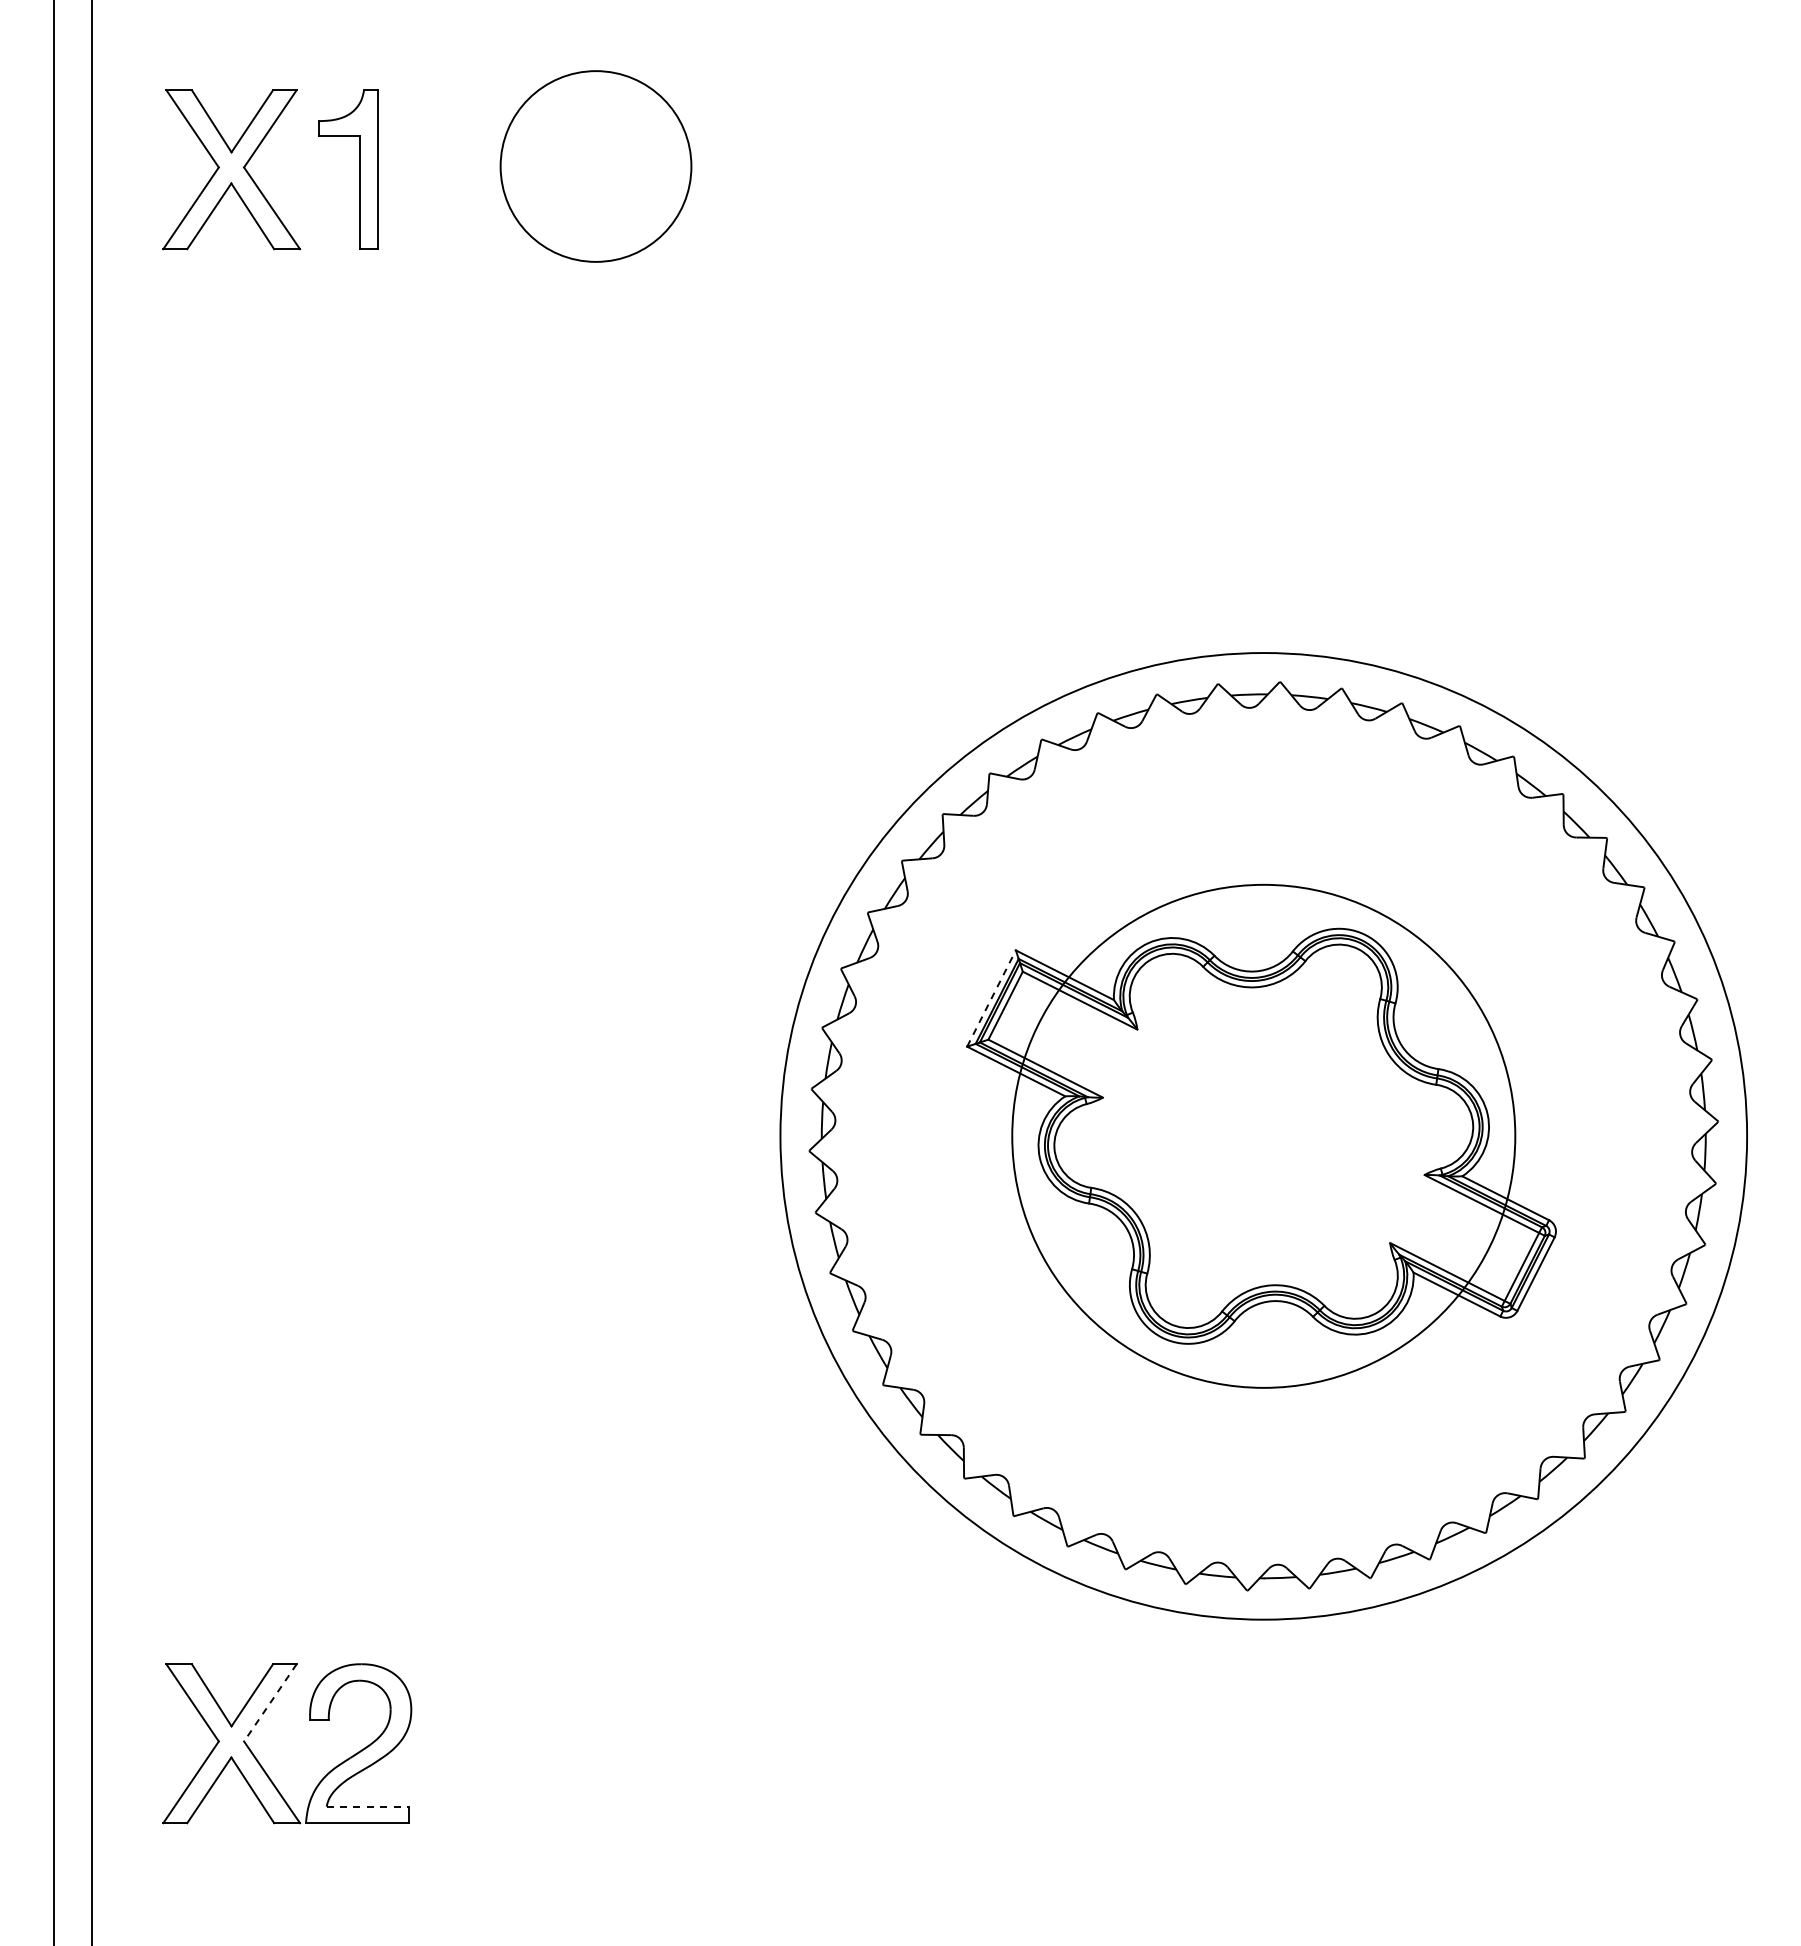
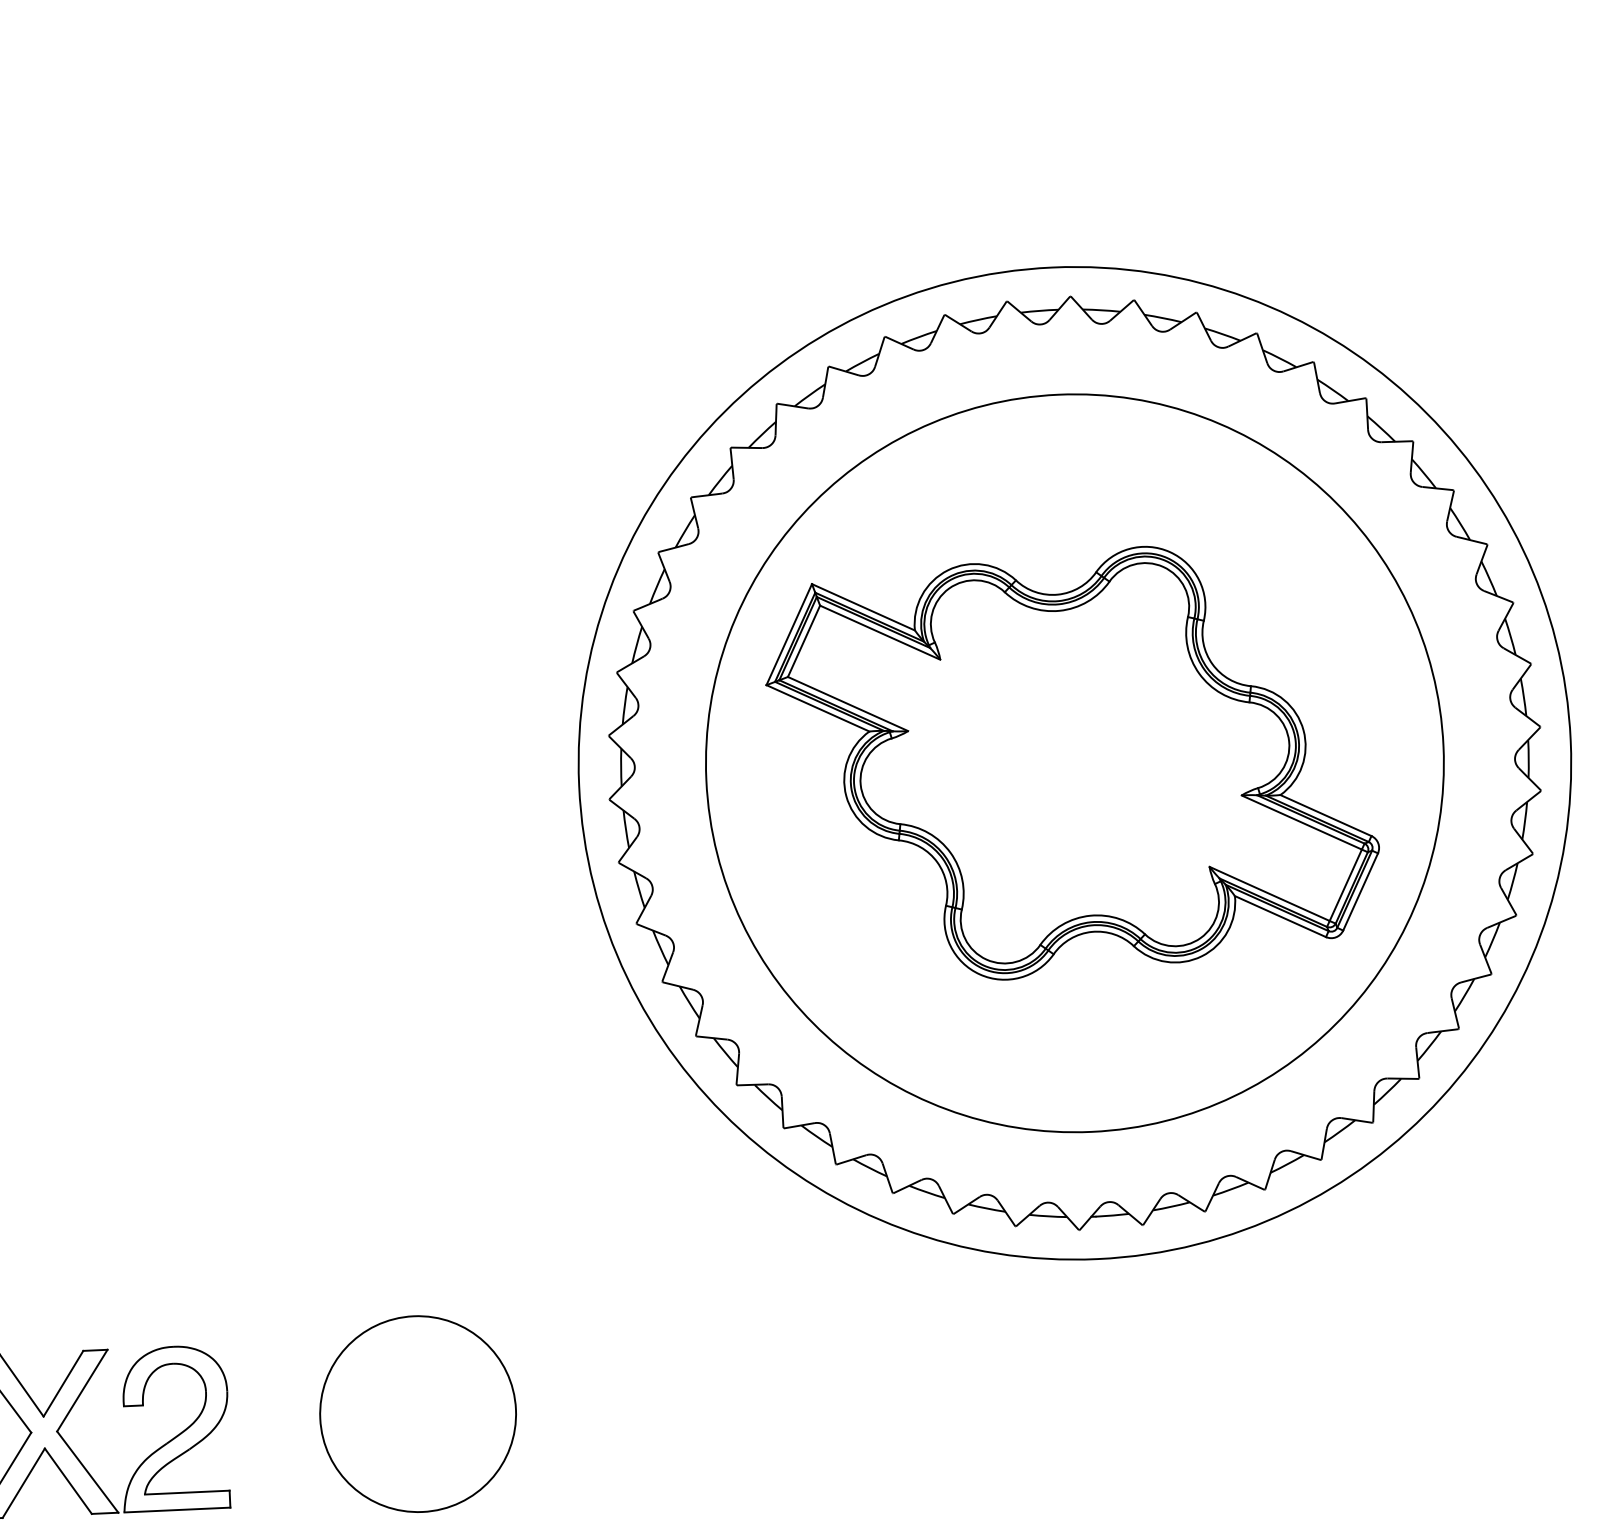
line: (991, 998) -> (789, 634), dashed -> solid
circle: (1263, 1136) -> (1074, 763), size x1.43
line: (270, 1702) -> (82, 1390), dashed -> solid
circle: (595, 1740) -> (417, 1414), added
line: (368, 1806) -> (187, 1492), dashed -> solid

